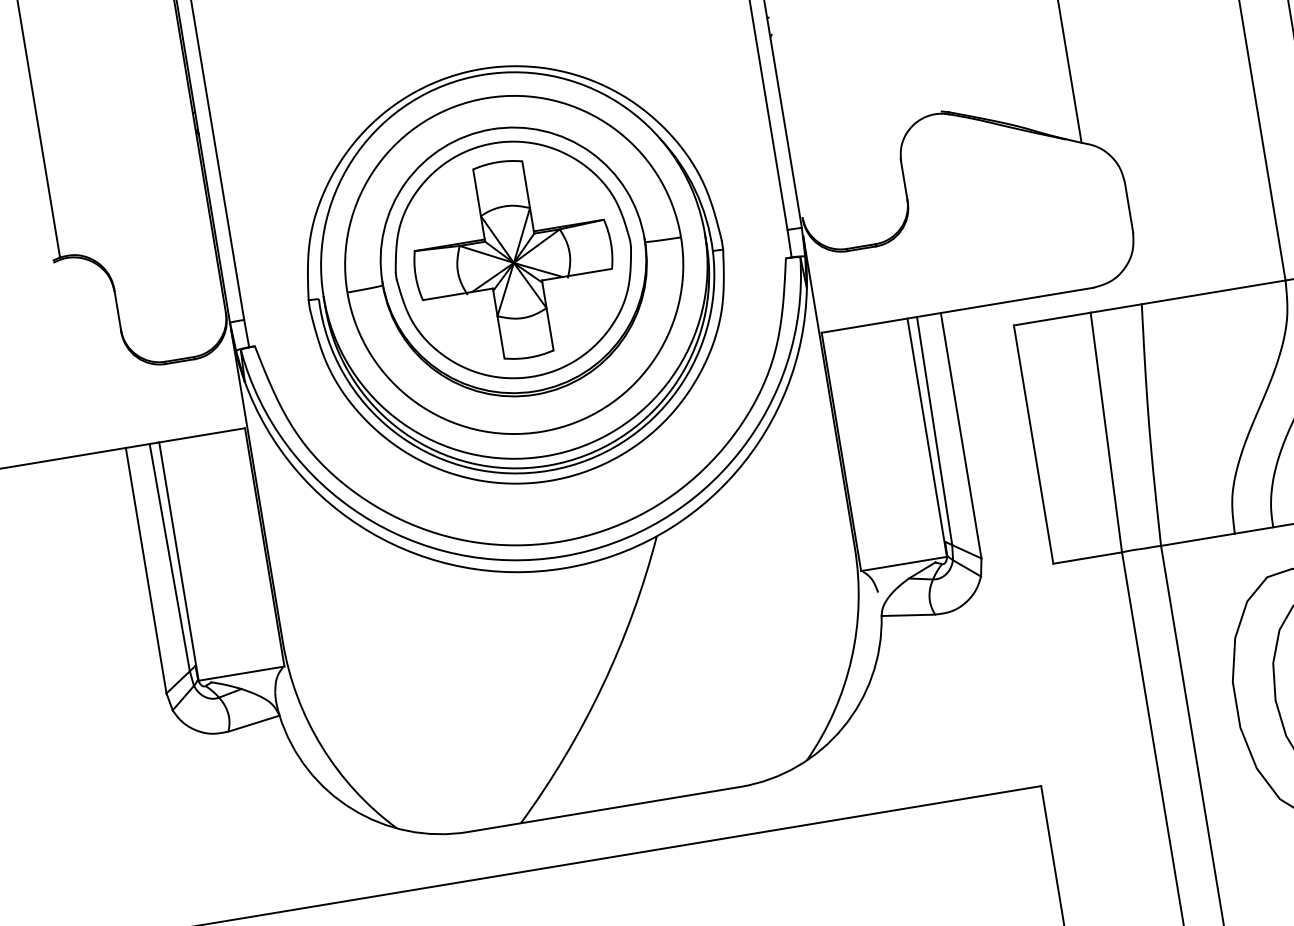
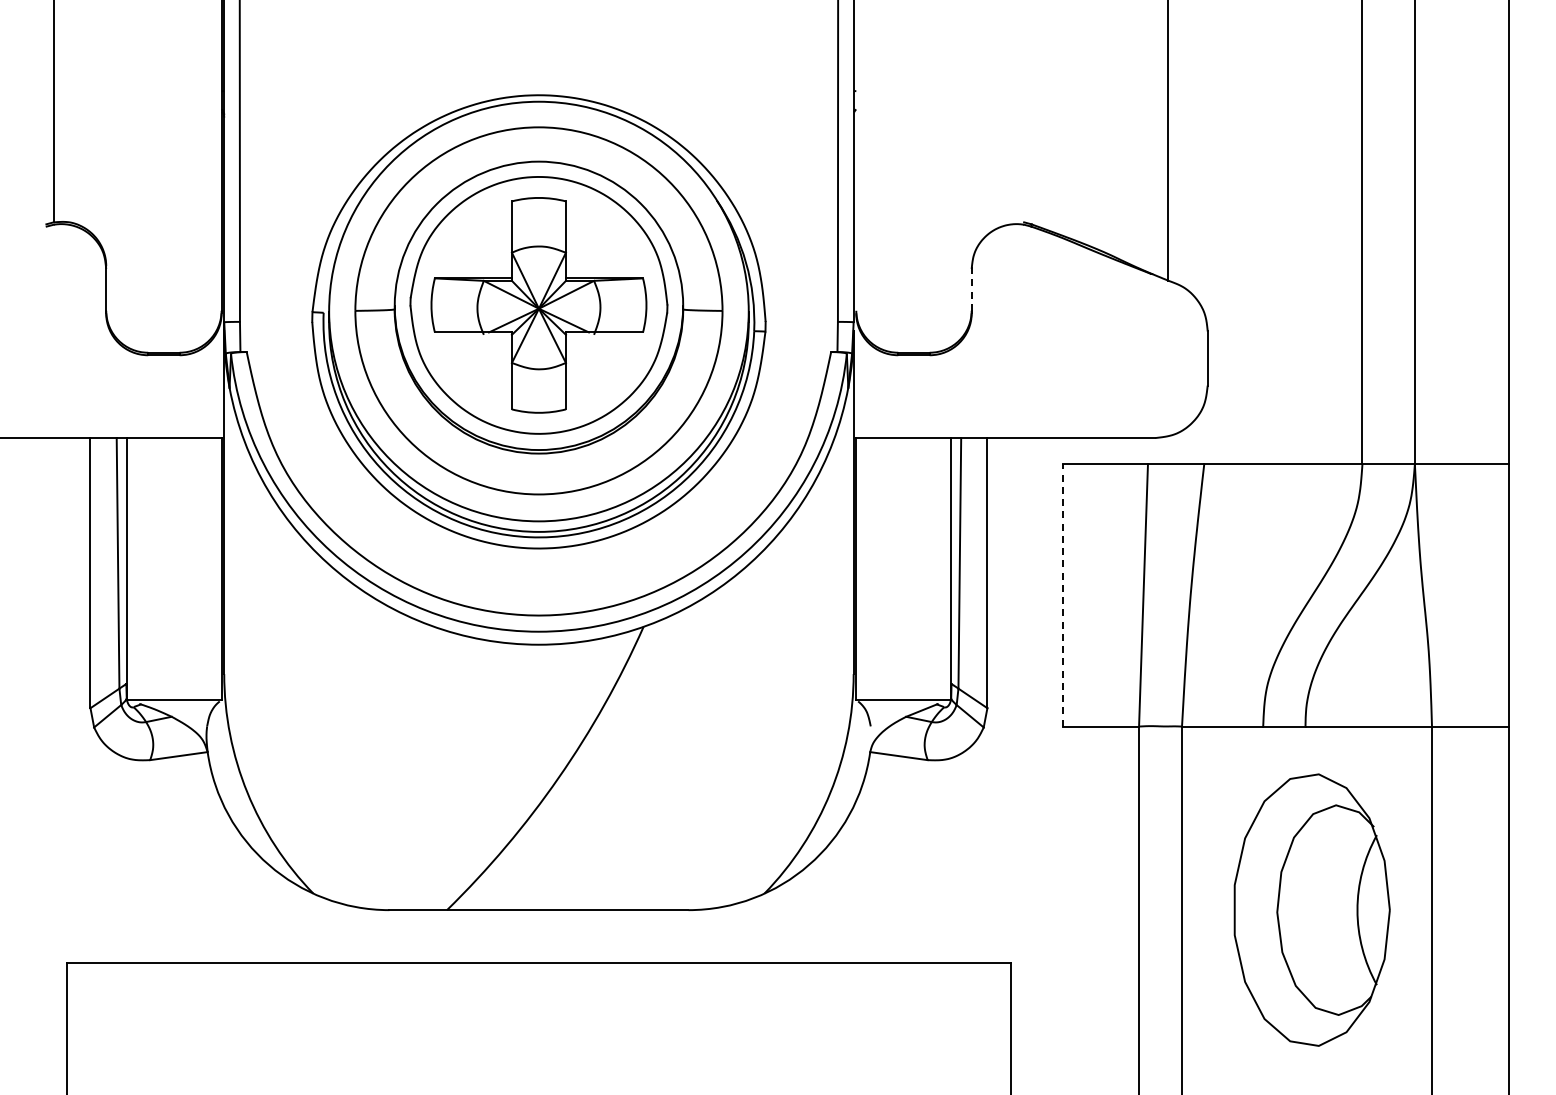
line: (903, 179) -> (971, 288), solid -> dashed
line: (1033, 443) -> (1063, 594), solid -> dashed

